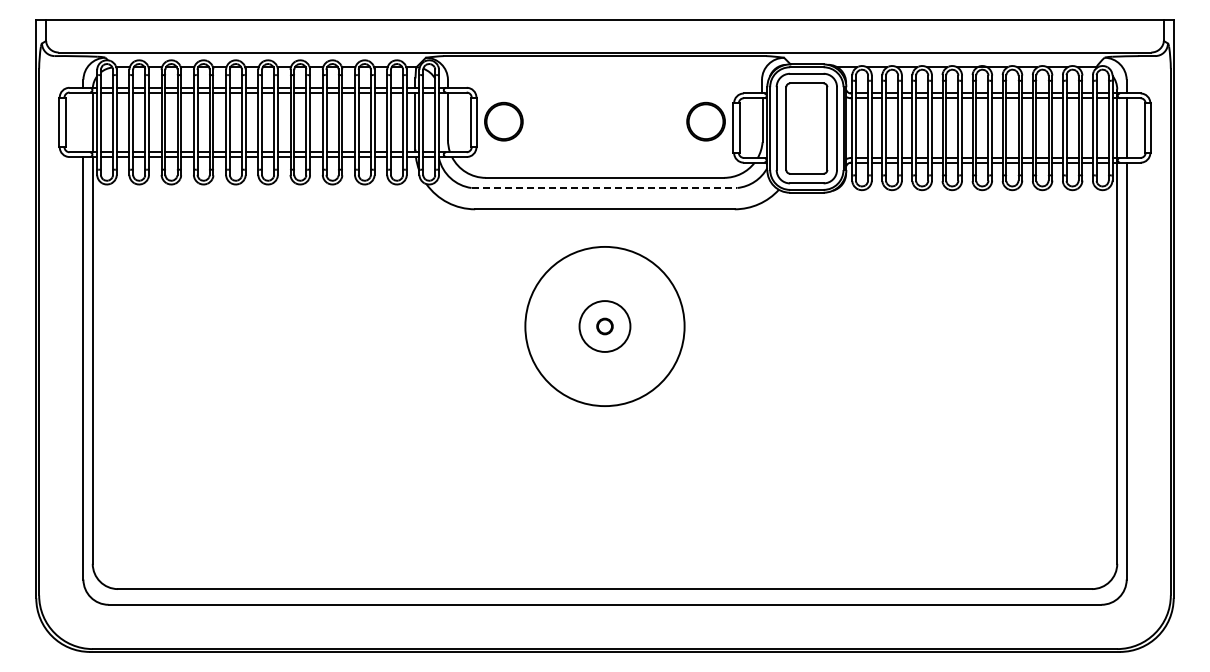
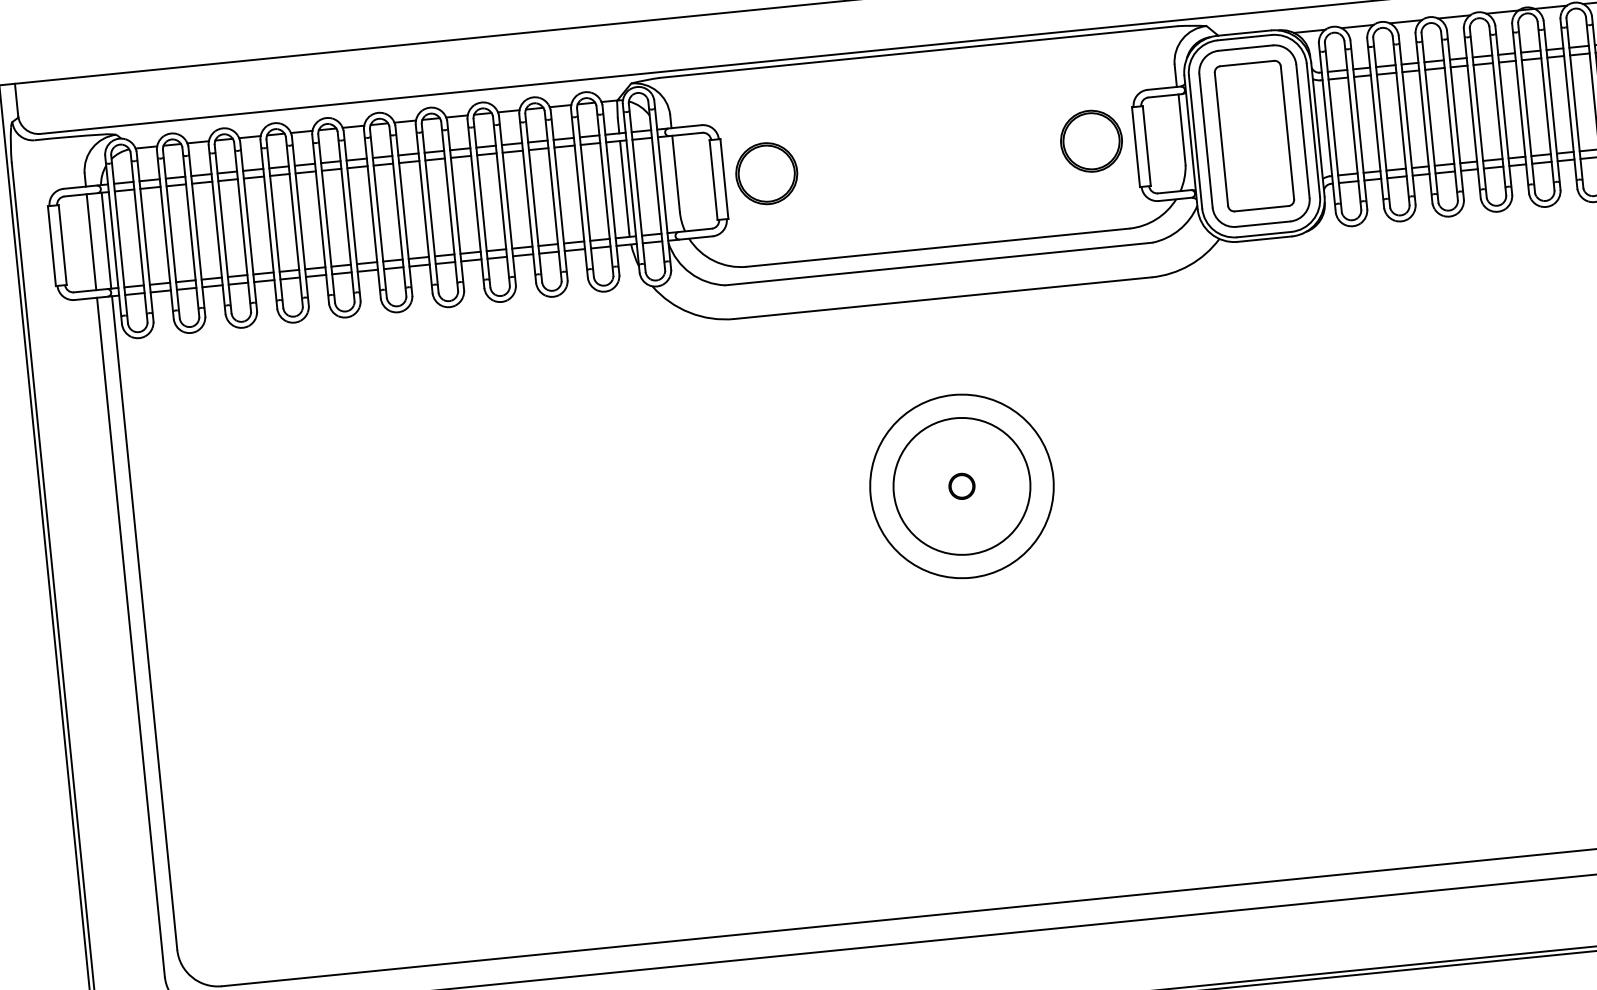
line: (83, 122) -> (91, 242), added
line: (604, 188) -> (939, 264), dashed -> solid
circle: (604, 326) -> (961, 486), size x0.71
circle: (604, 326) -> (961, 486), size x1.67

